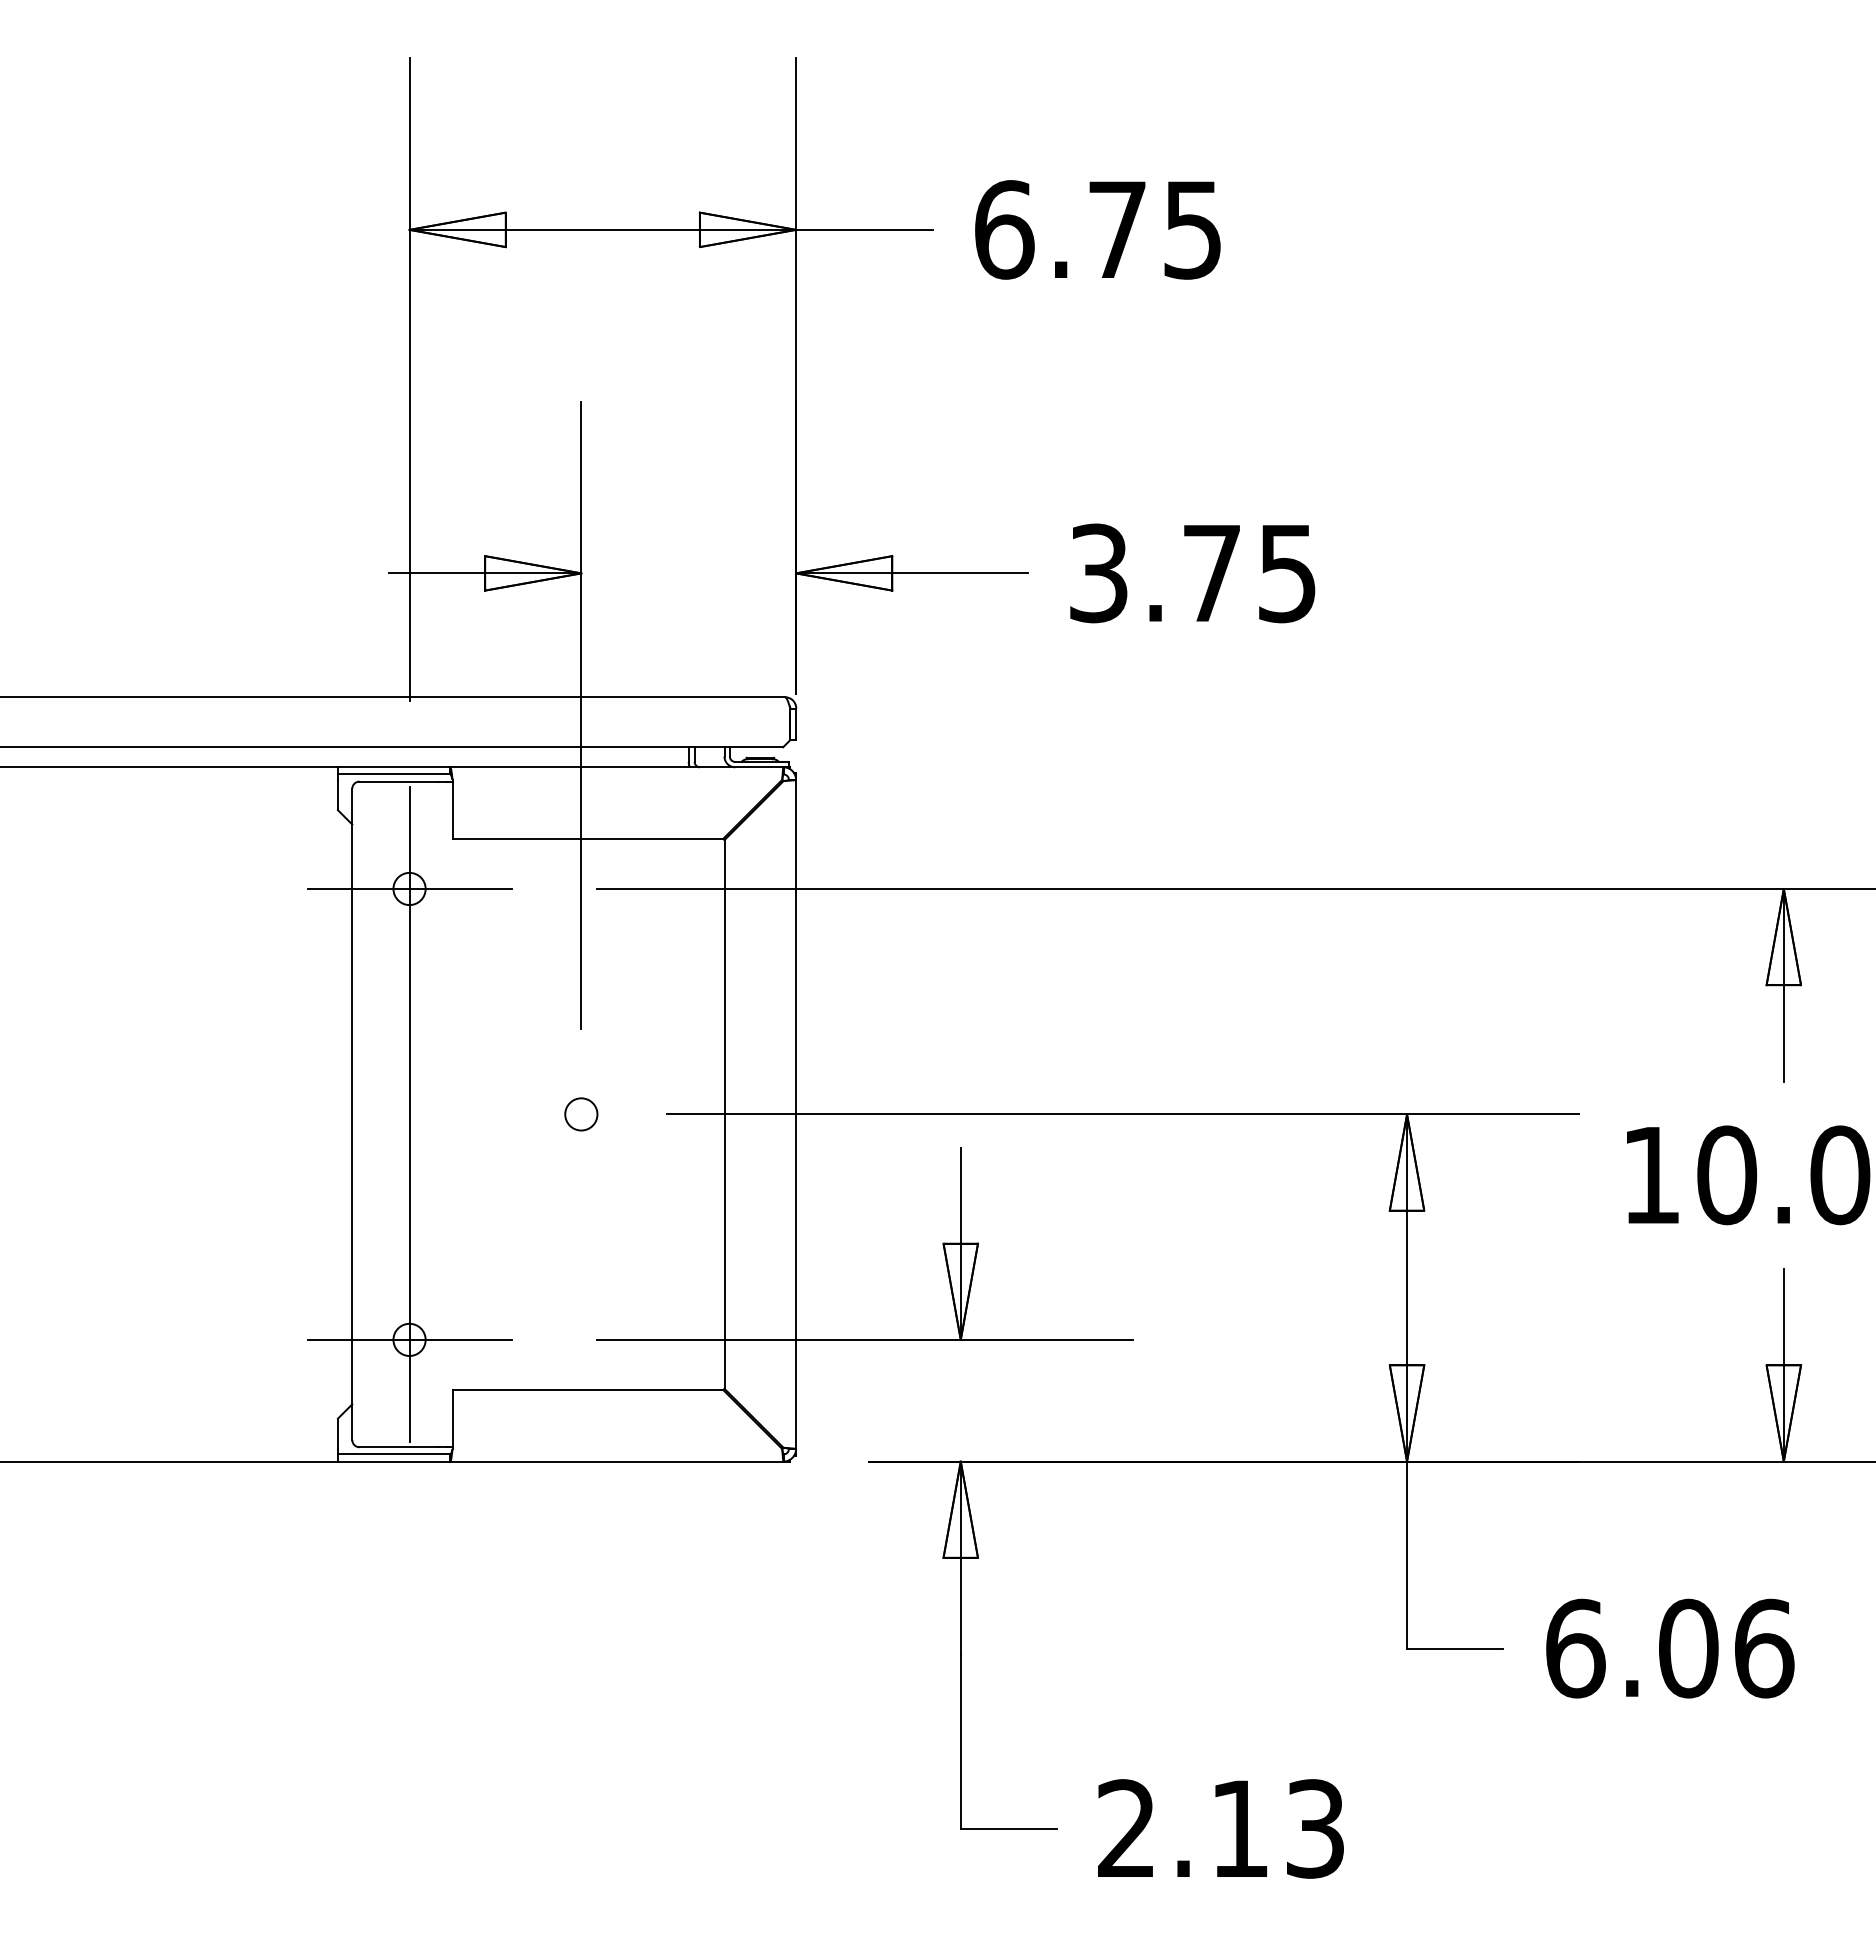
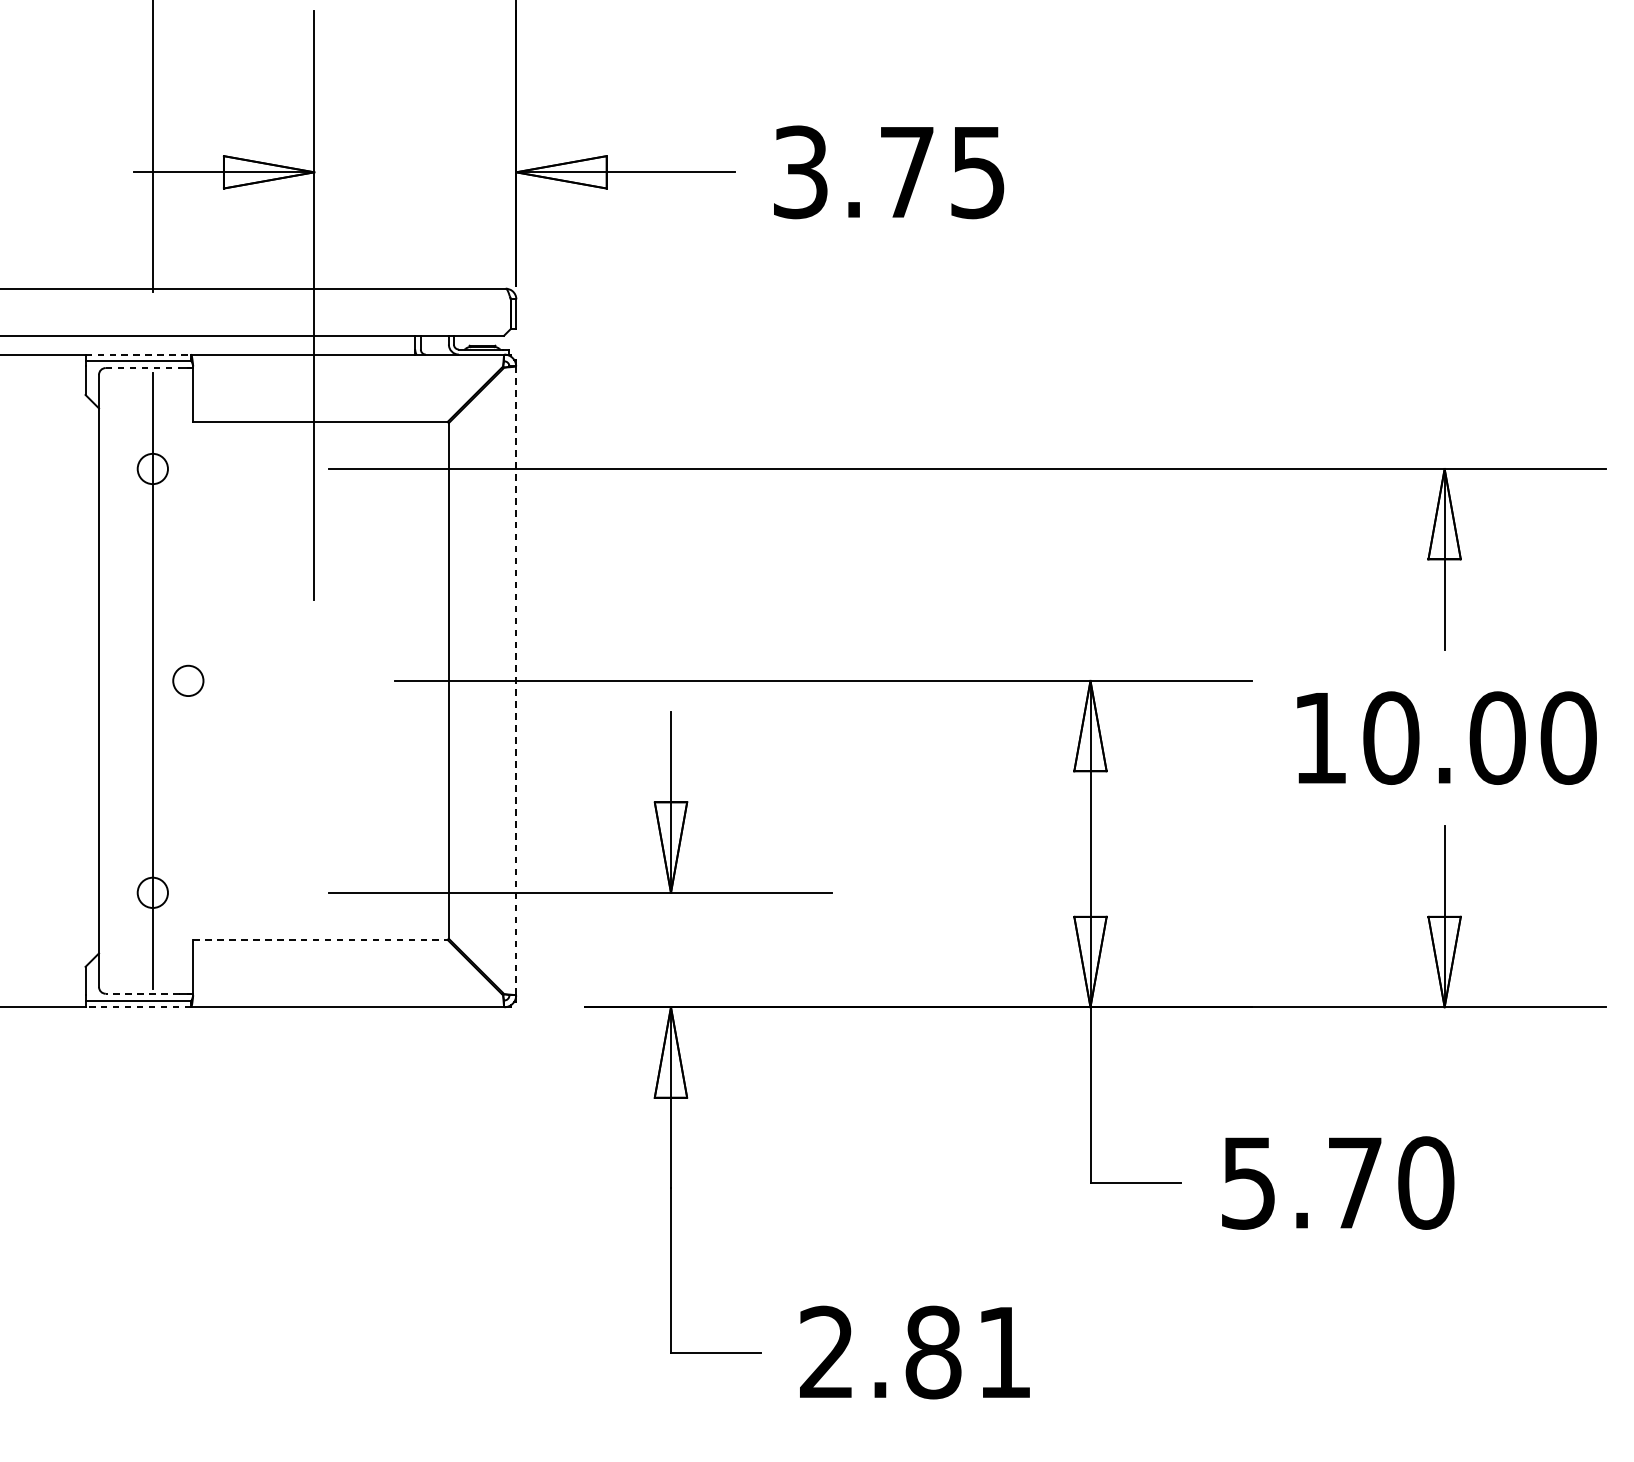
line: (394, 767) -> (138, 354), solid -> dashed
line: (399, 781) -> (143, 367), solid -> dashed
line: (409, 888) -> (152, 468), removed
circle: (581, 1114) -> (188, 680), moved
line: (796, 1114) -> (516, 680), solid -> dashed
line: (409, 1339) -> (152, 892), removed
line: (588, 1390) -> (321, 940), solid -> dashed
line: (398, 1447) -> (142, 994), solid -> dashed
line: (393, 1461) -> (137, 1007), solid -> dashed
text: (1670, 1648) -> (1338, 1182), 6.06 -> 5.70
text: (1276, 1828) -> (967, 1352), 2.13 -> 2.81

